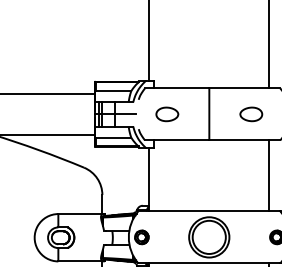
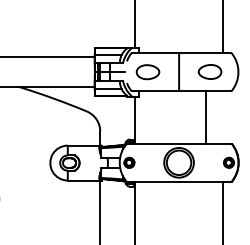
part: (167, 113) -> (148, 71), size x1.4
part: (250, 114) -> (209, 72), size x1.4
line: (269, 175) -> (206, 117), moved

